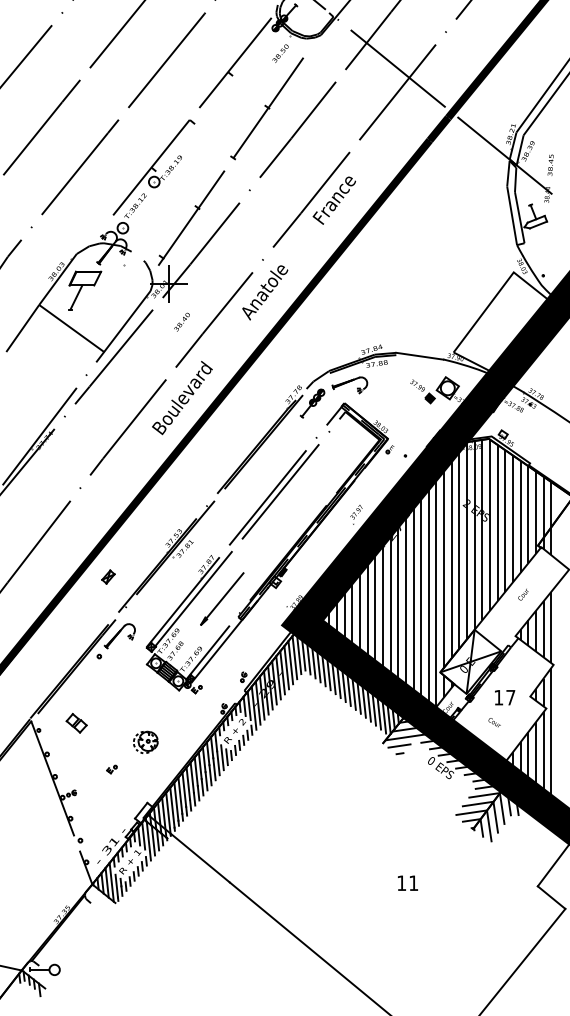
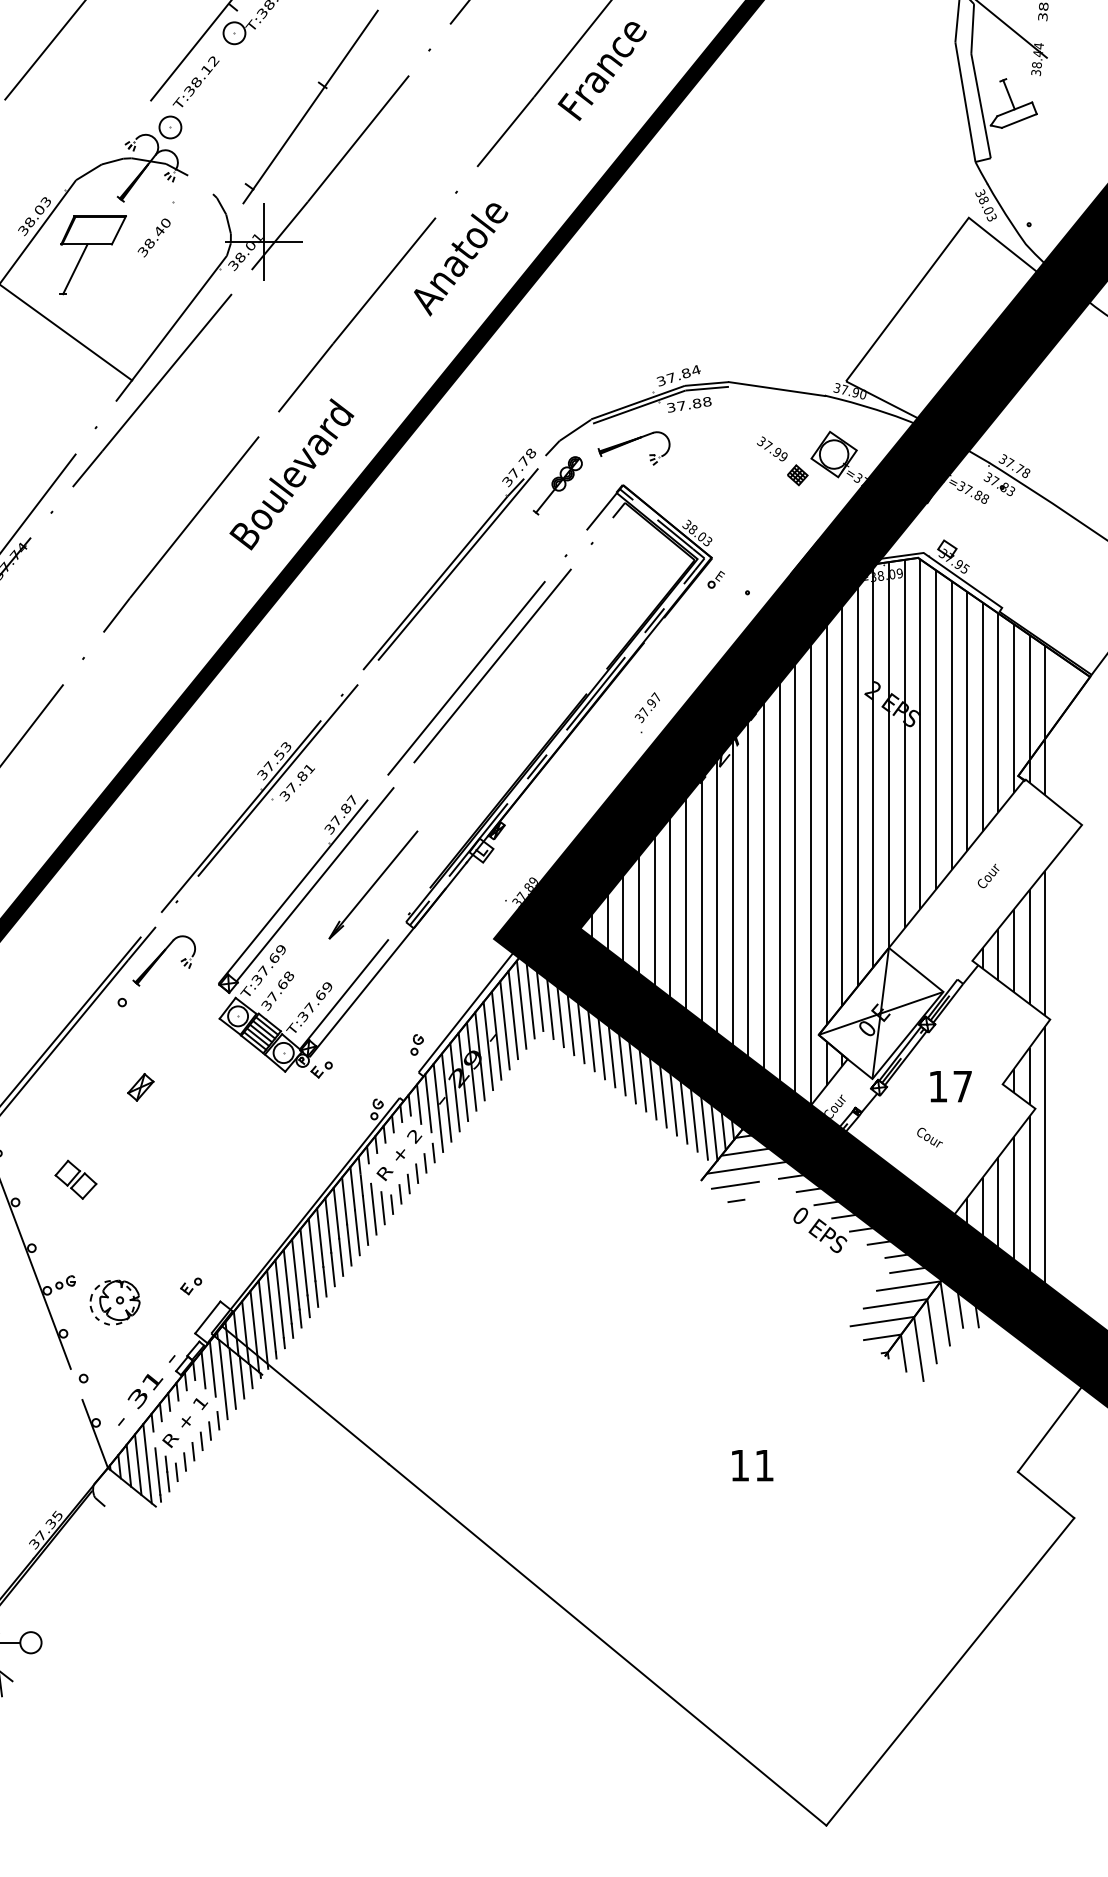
text: (181, 321) -> (153, 236), moved
part: (108, 576) -> (140, 1086), moved
part: (76, 722) -> (75, 1178), moved
part: (145, 741) -> (114, 1300), moved
part: (111, 769) -> (189, 1286), moved

